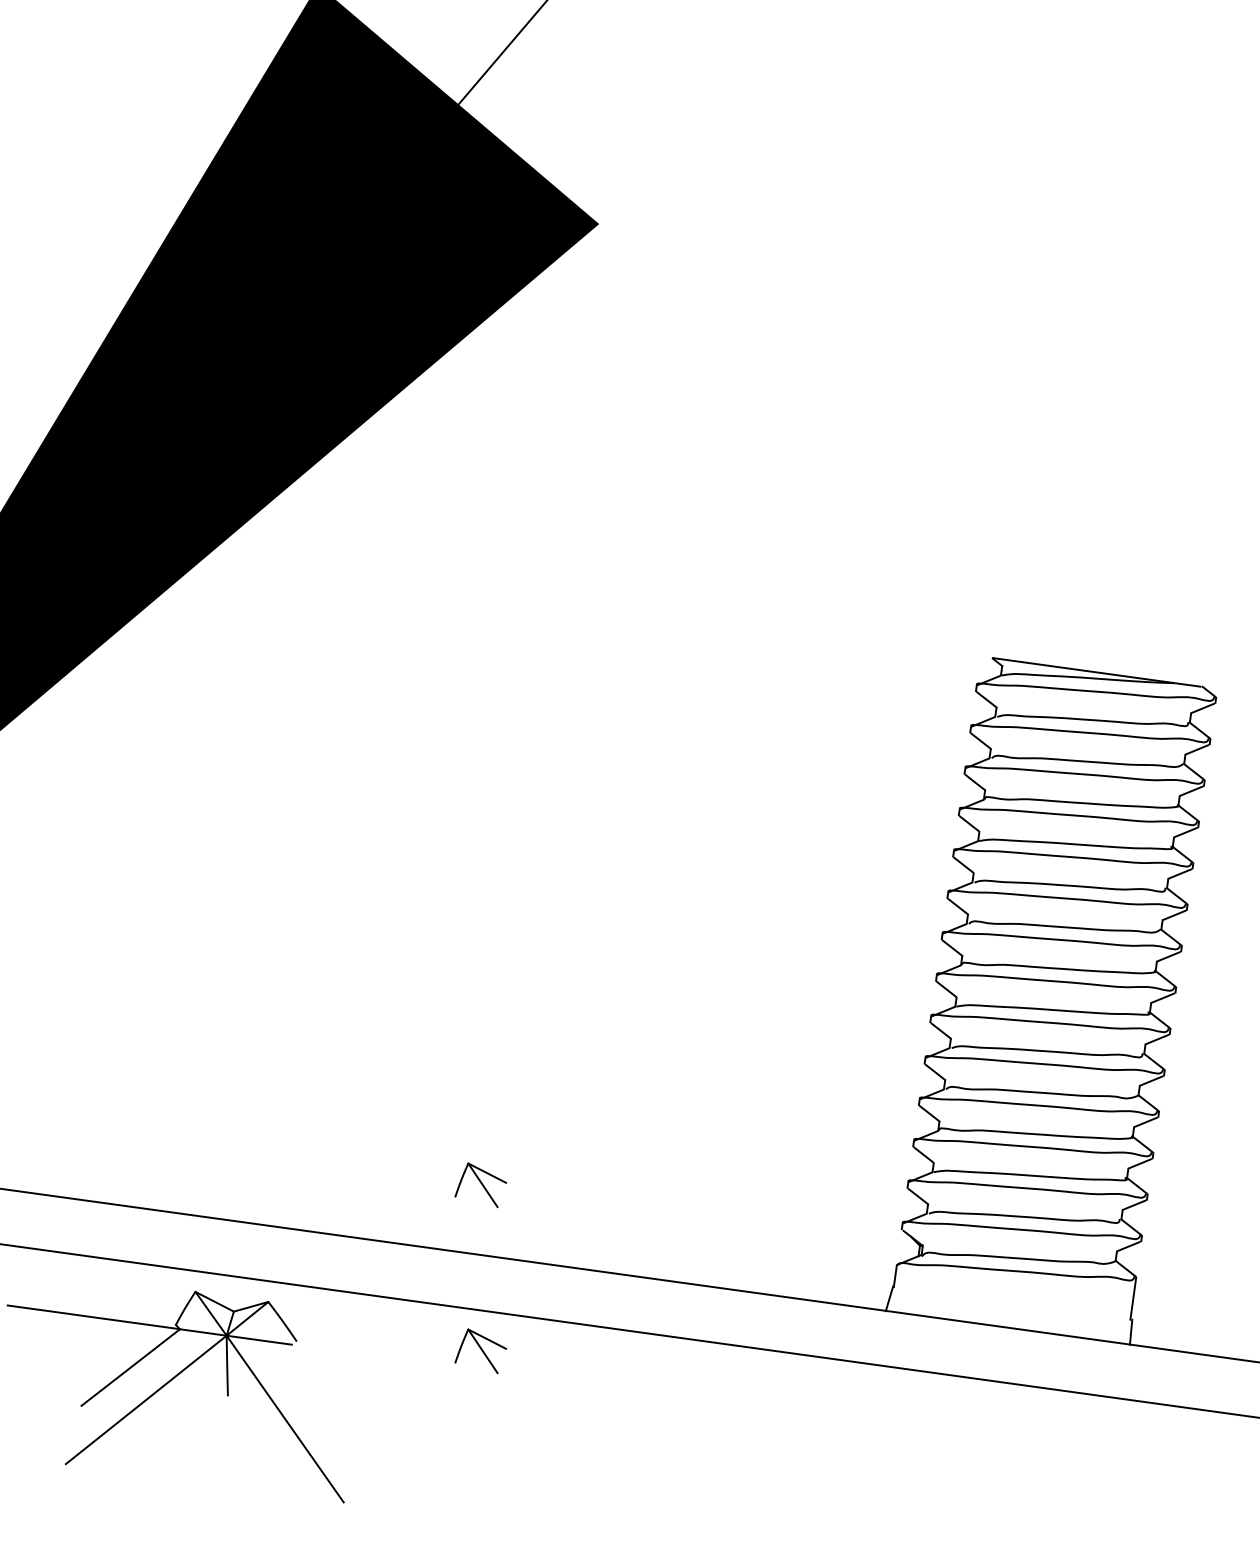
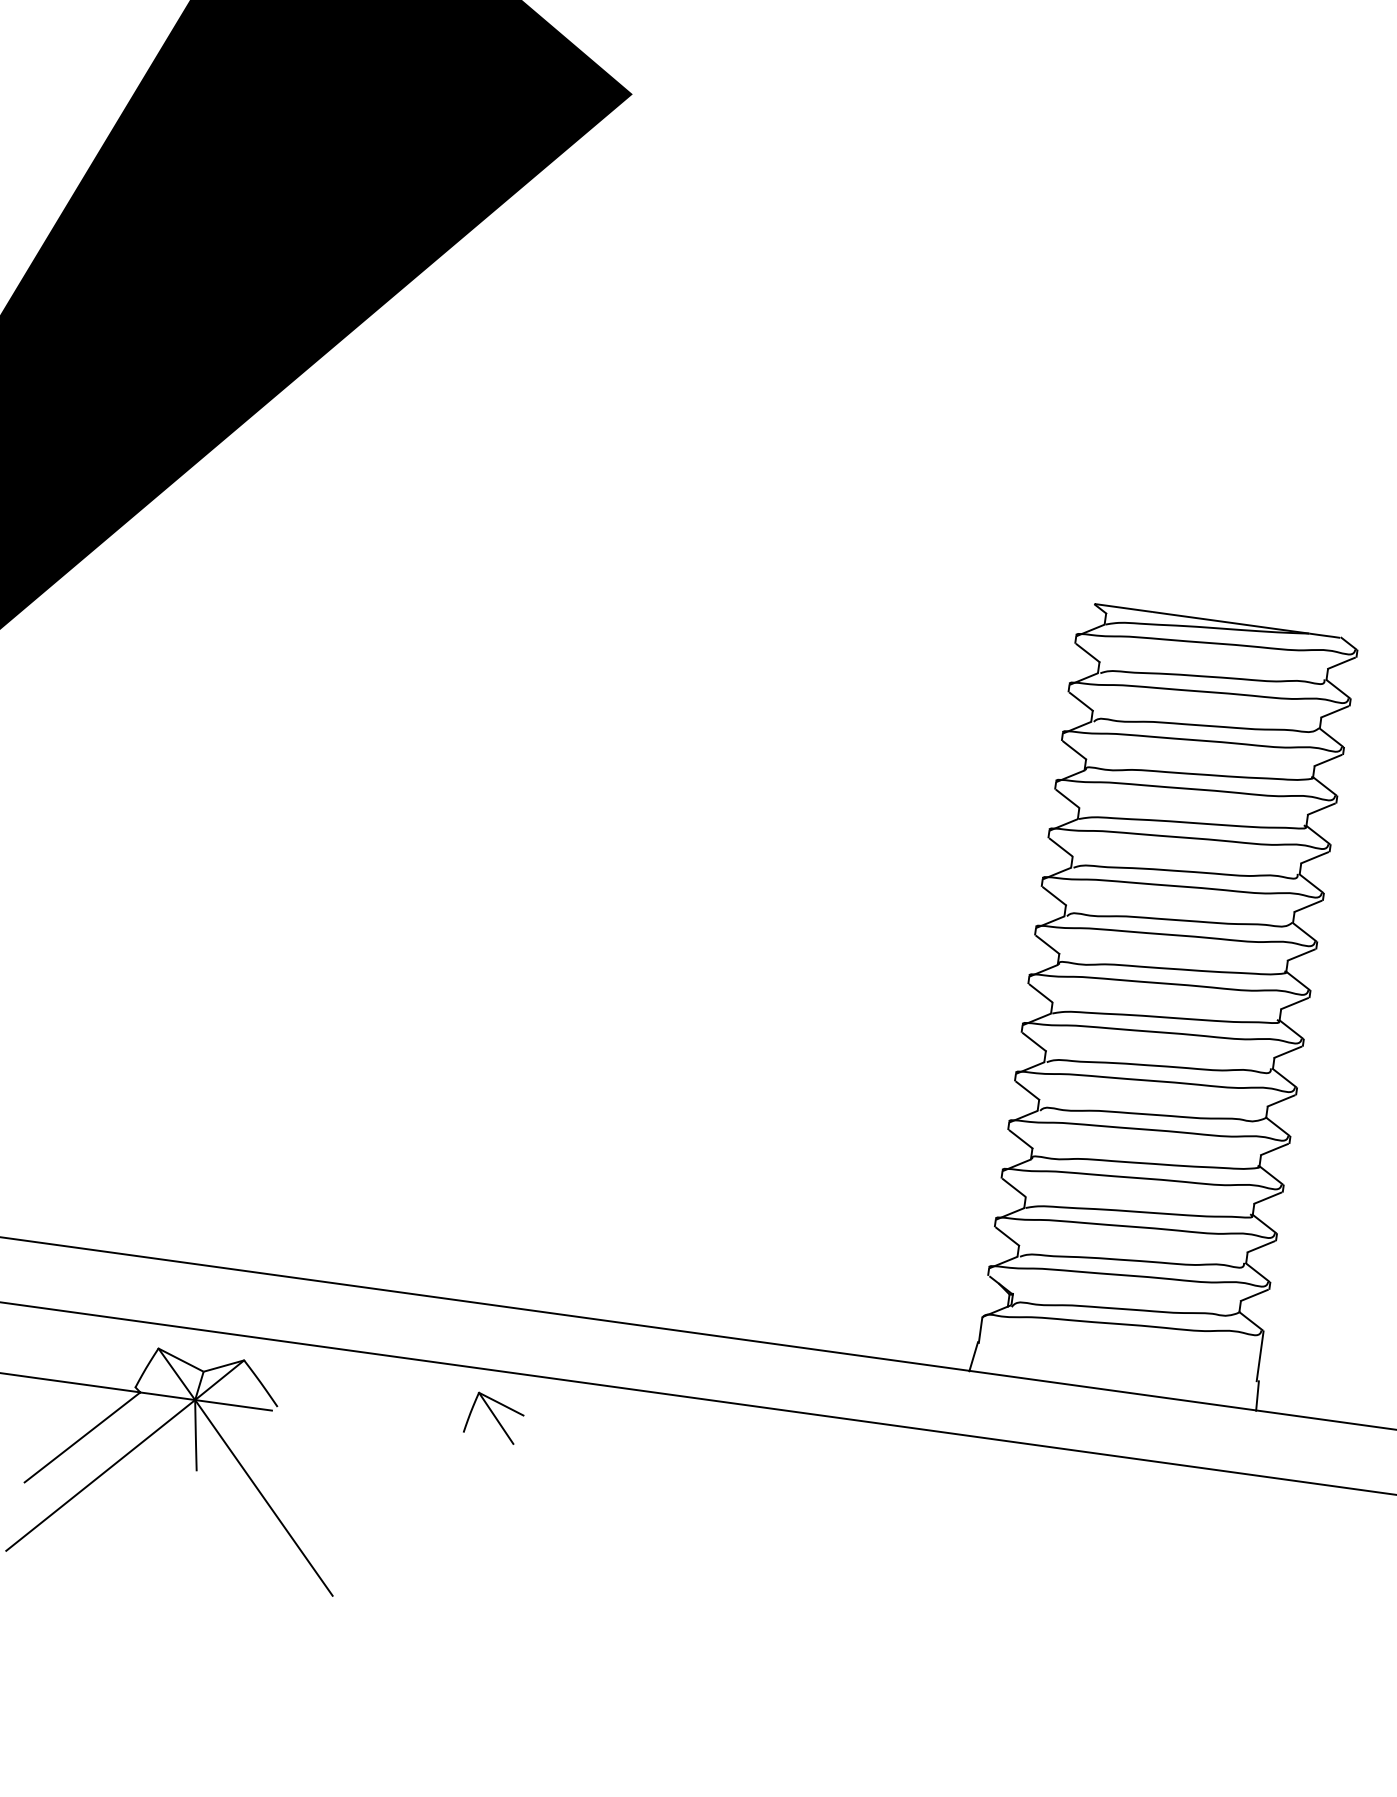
part: (480, 1185) -> (493, 1223), removed

